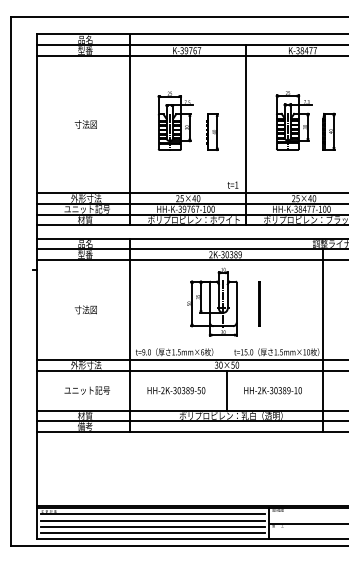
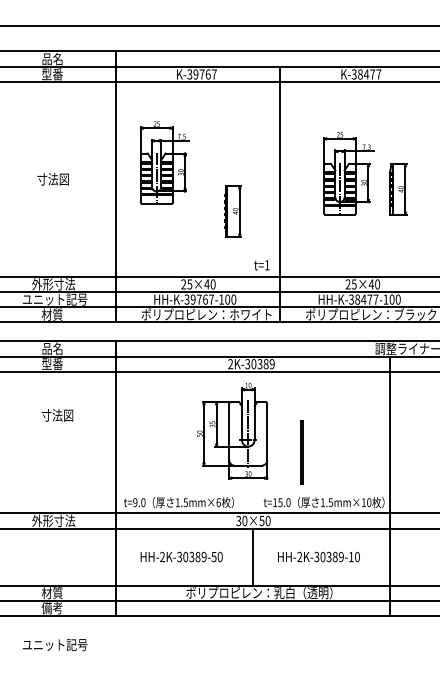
part: (175, 120) -> (164, 162), moved
part: (212, 131) -> (232, 210), moved
line: (259, 303) -> (302, 451), moved
text: (85, 309) -> (56, 414), moved
text: (87, 390) -> (55, 644), moved

